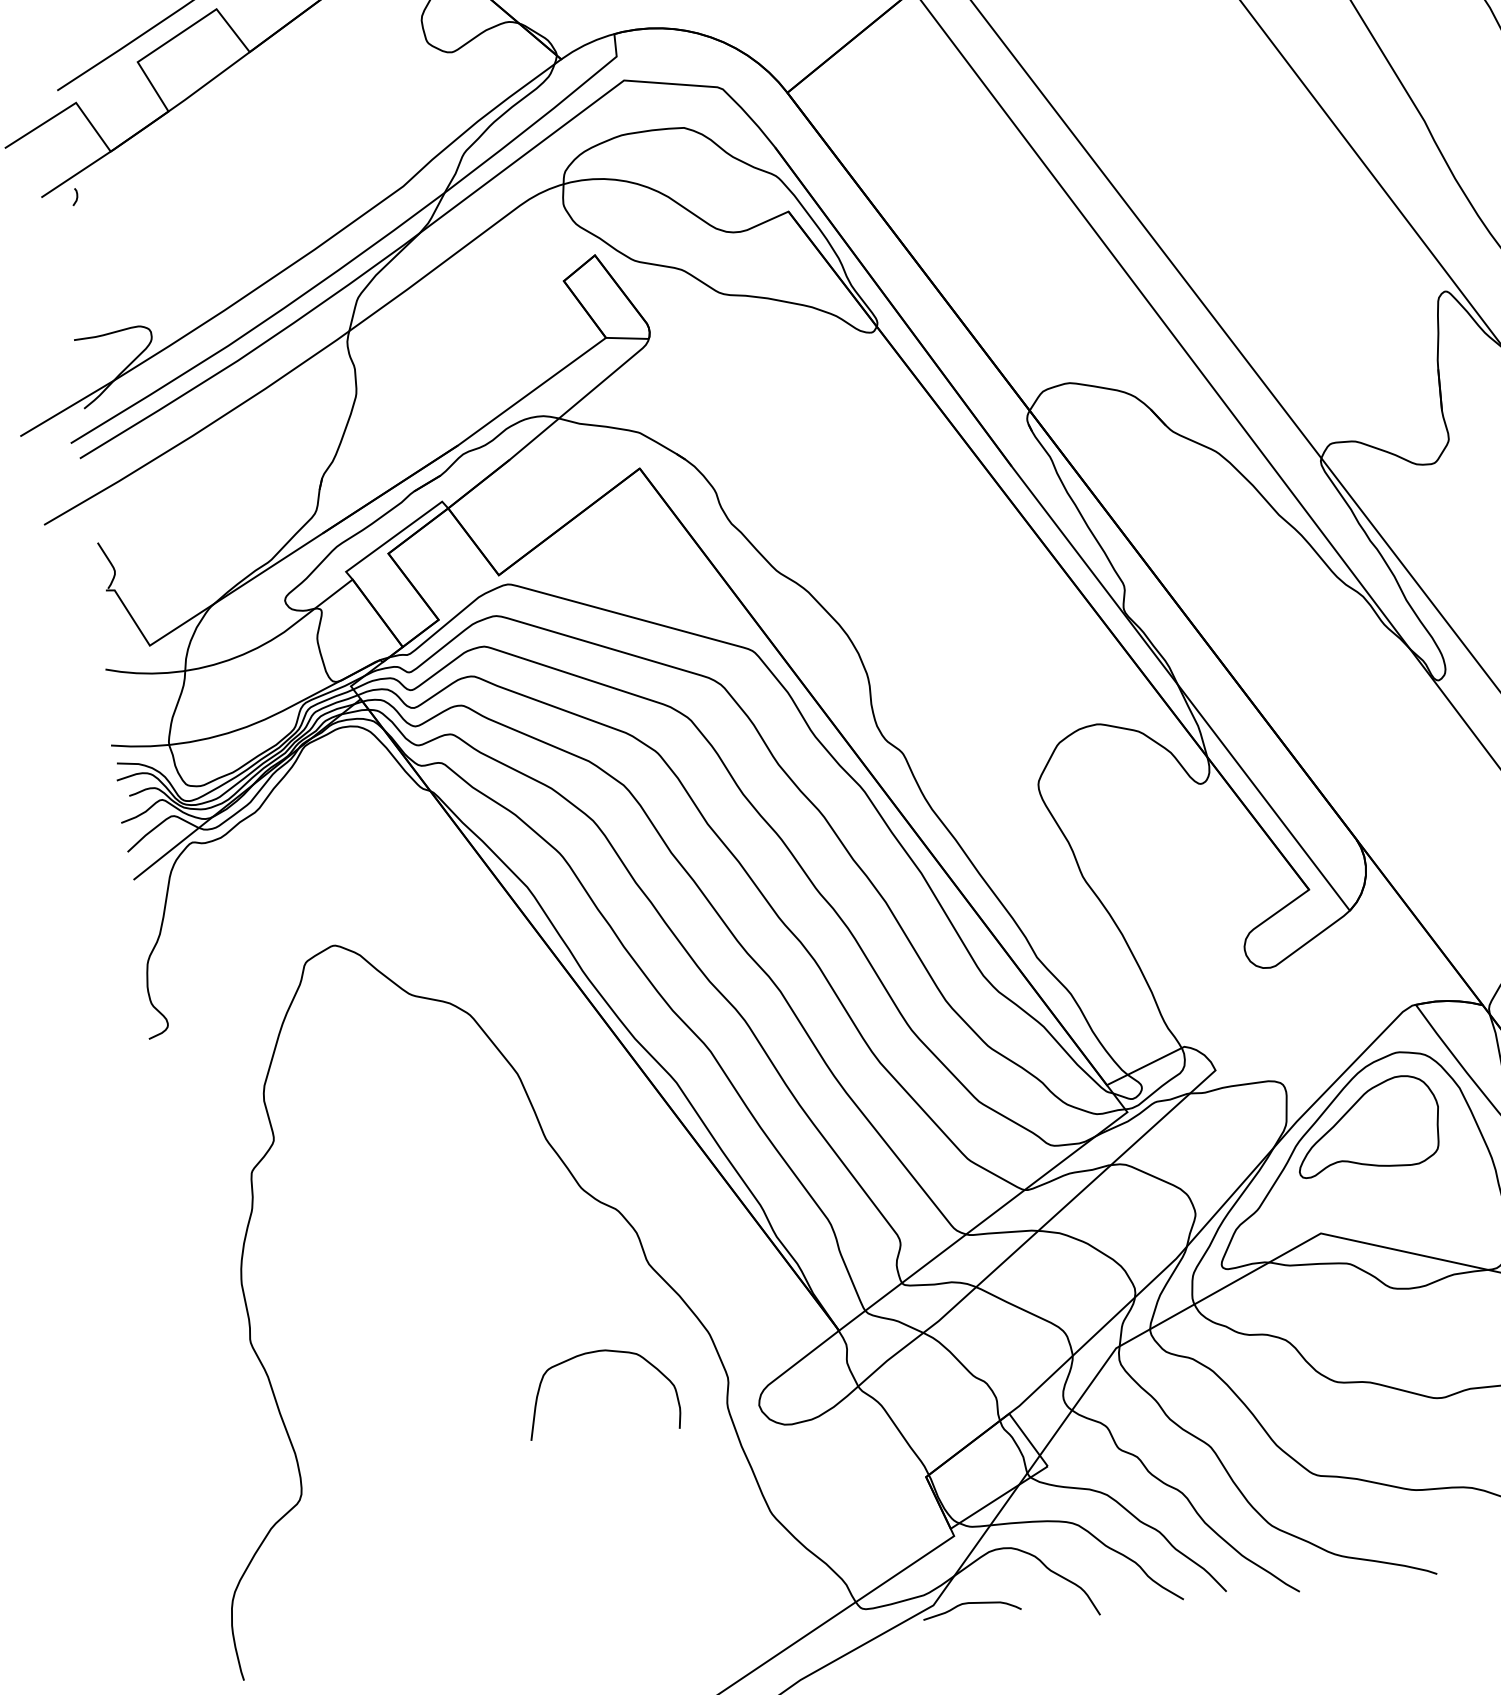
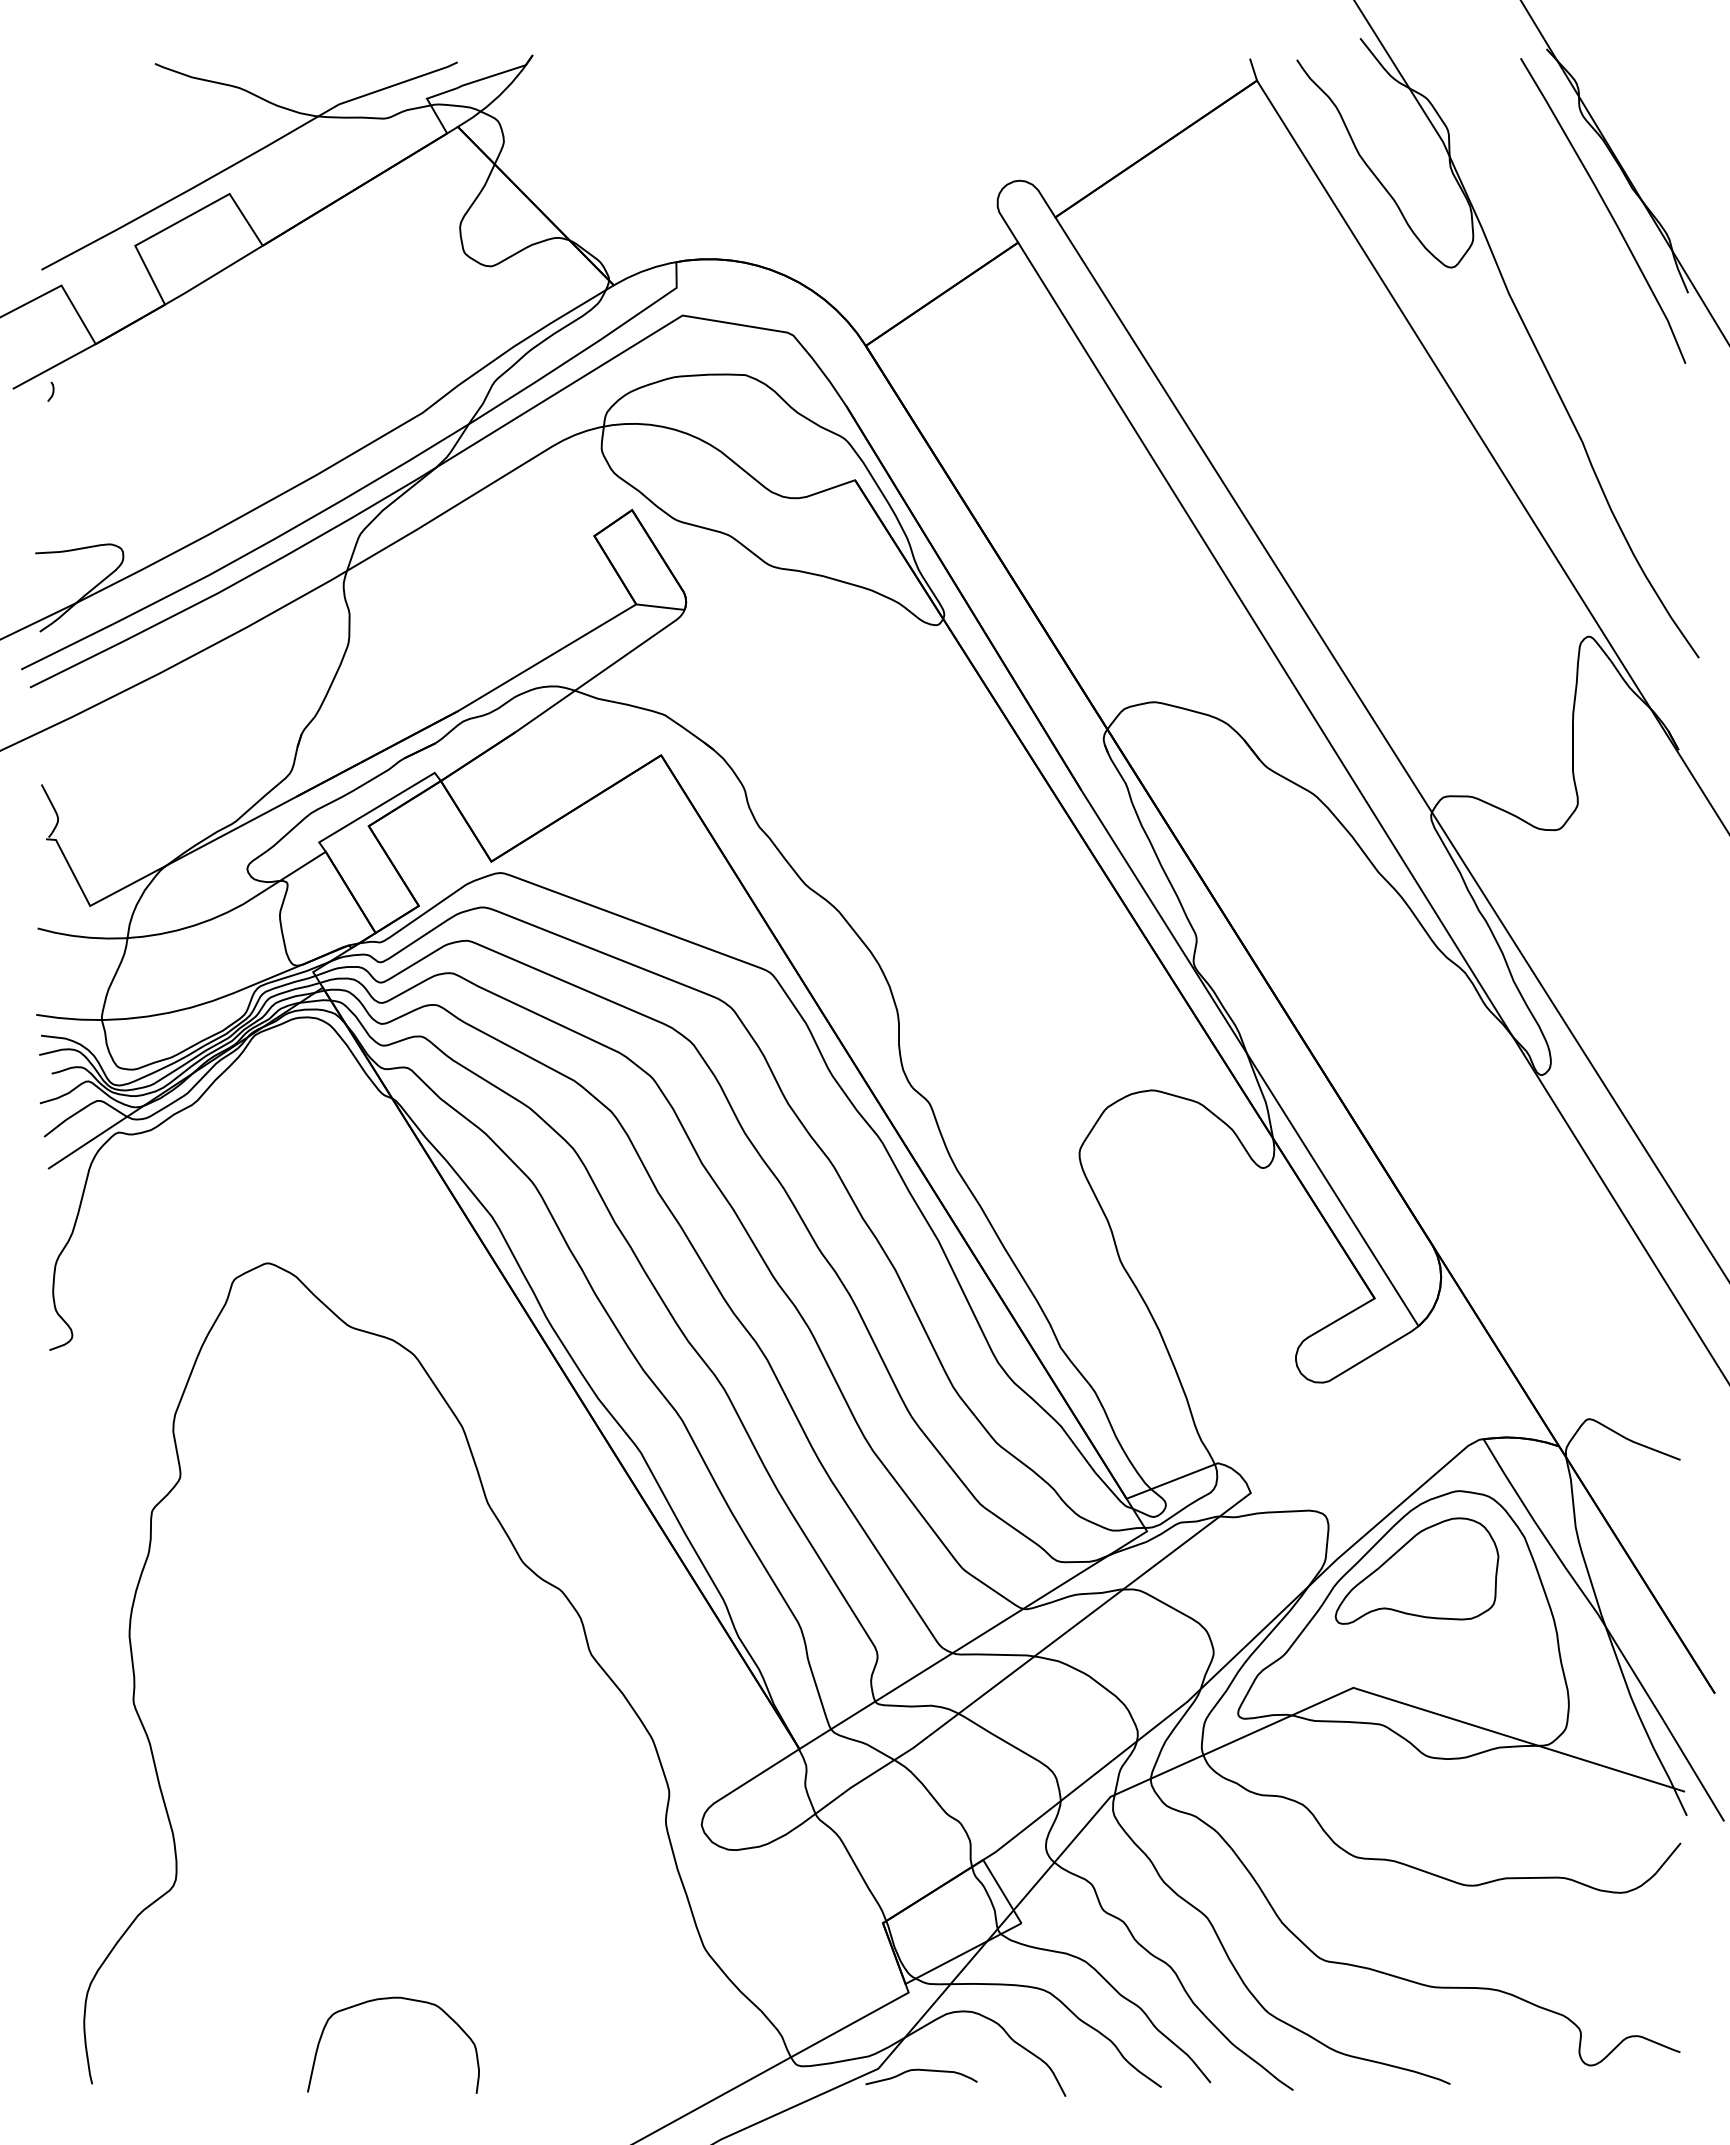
curve: (594, 1352) -> (388, 1999), moved

